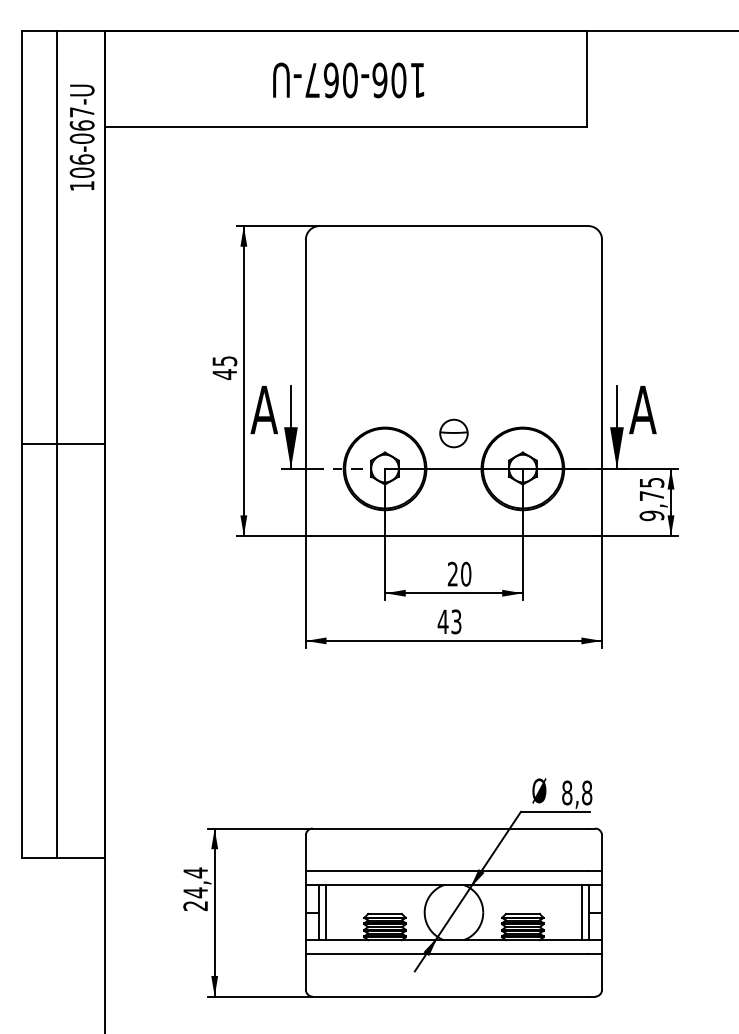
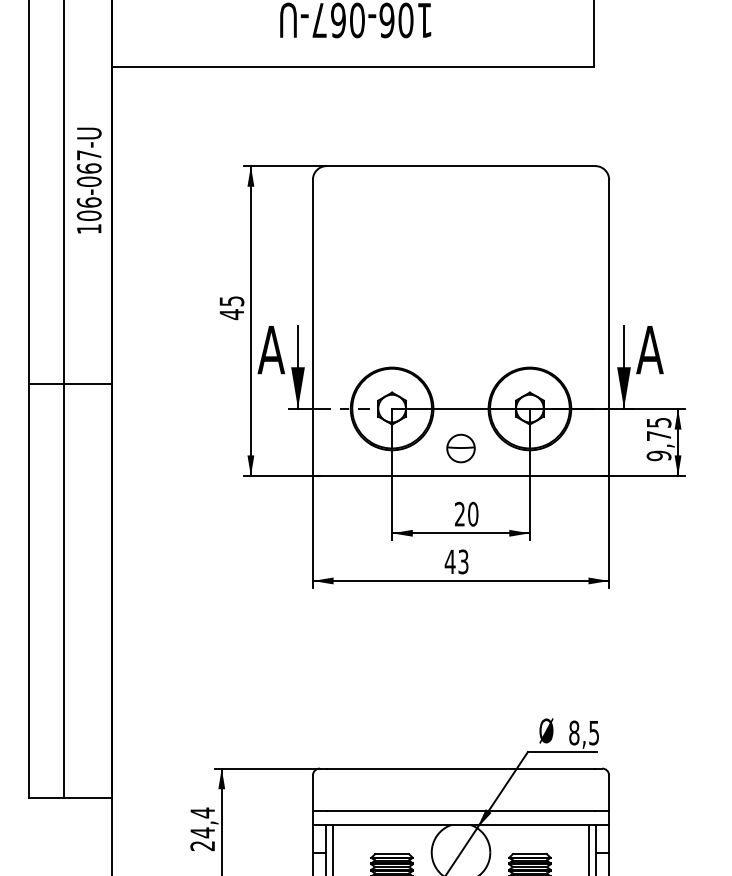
text: (81, 137) -> (88, 180), moved
part: (453, 433) -> (460, 448), moved
text: (587, 792) -> (594, 732), 8,8 -> 8,5

